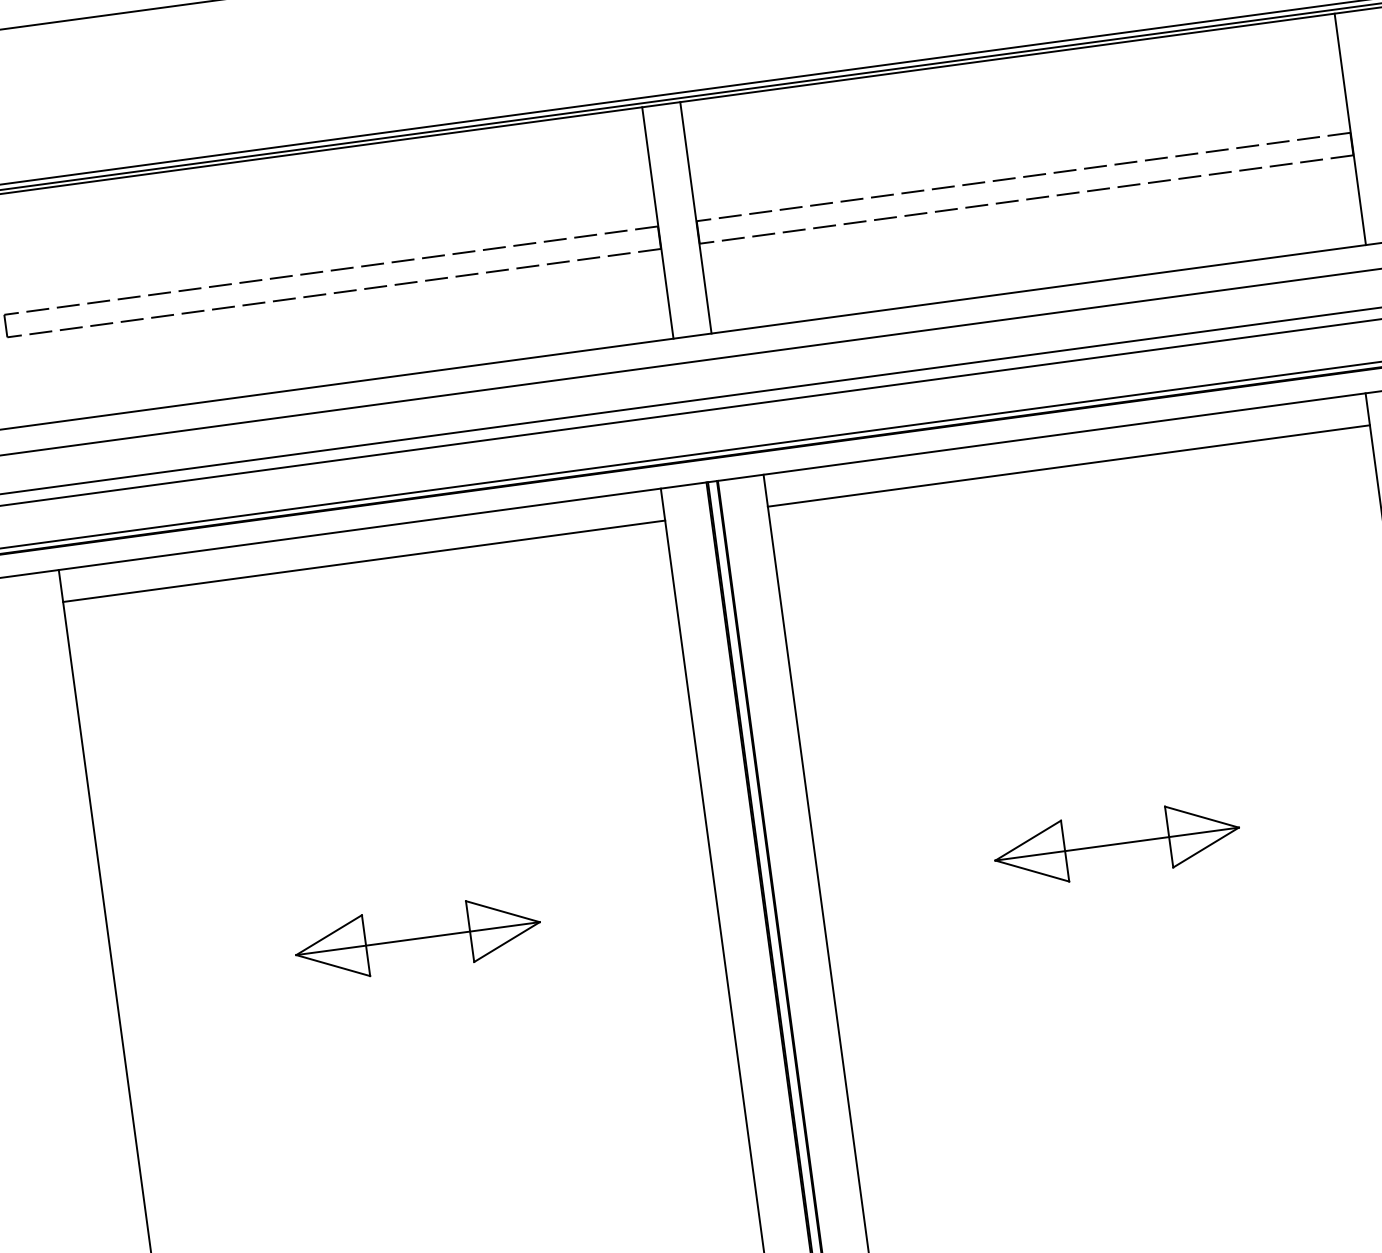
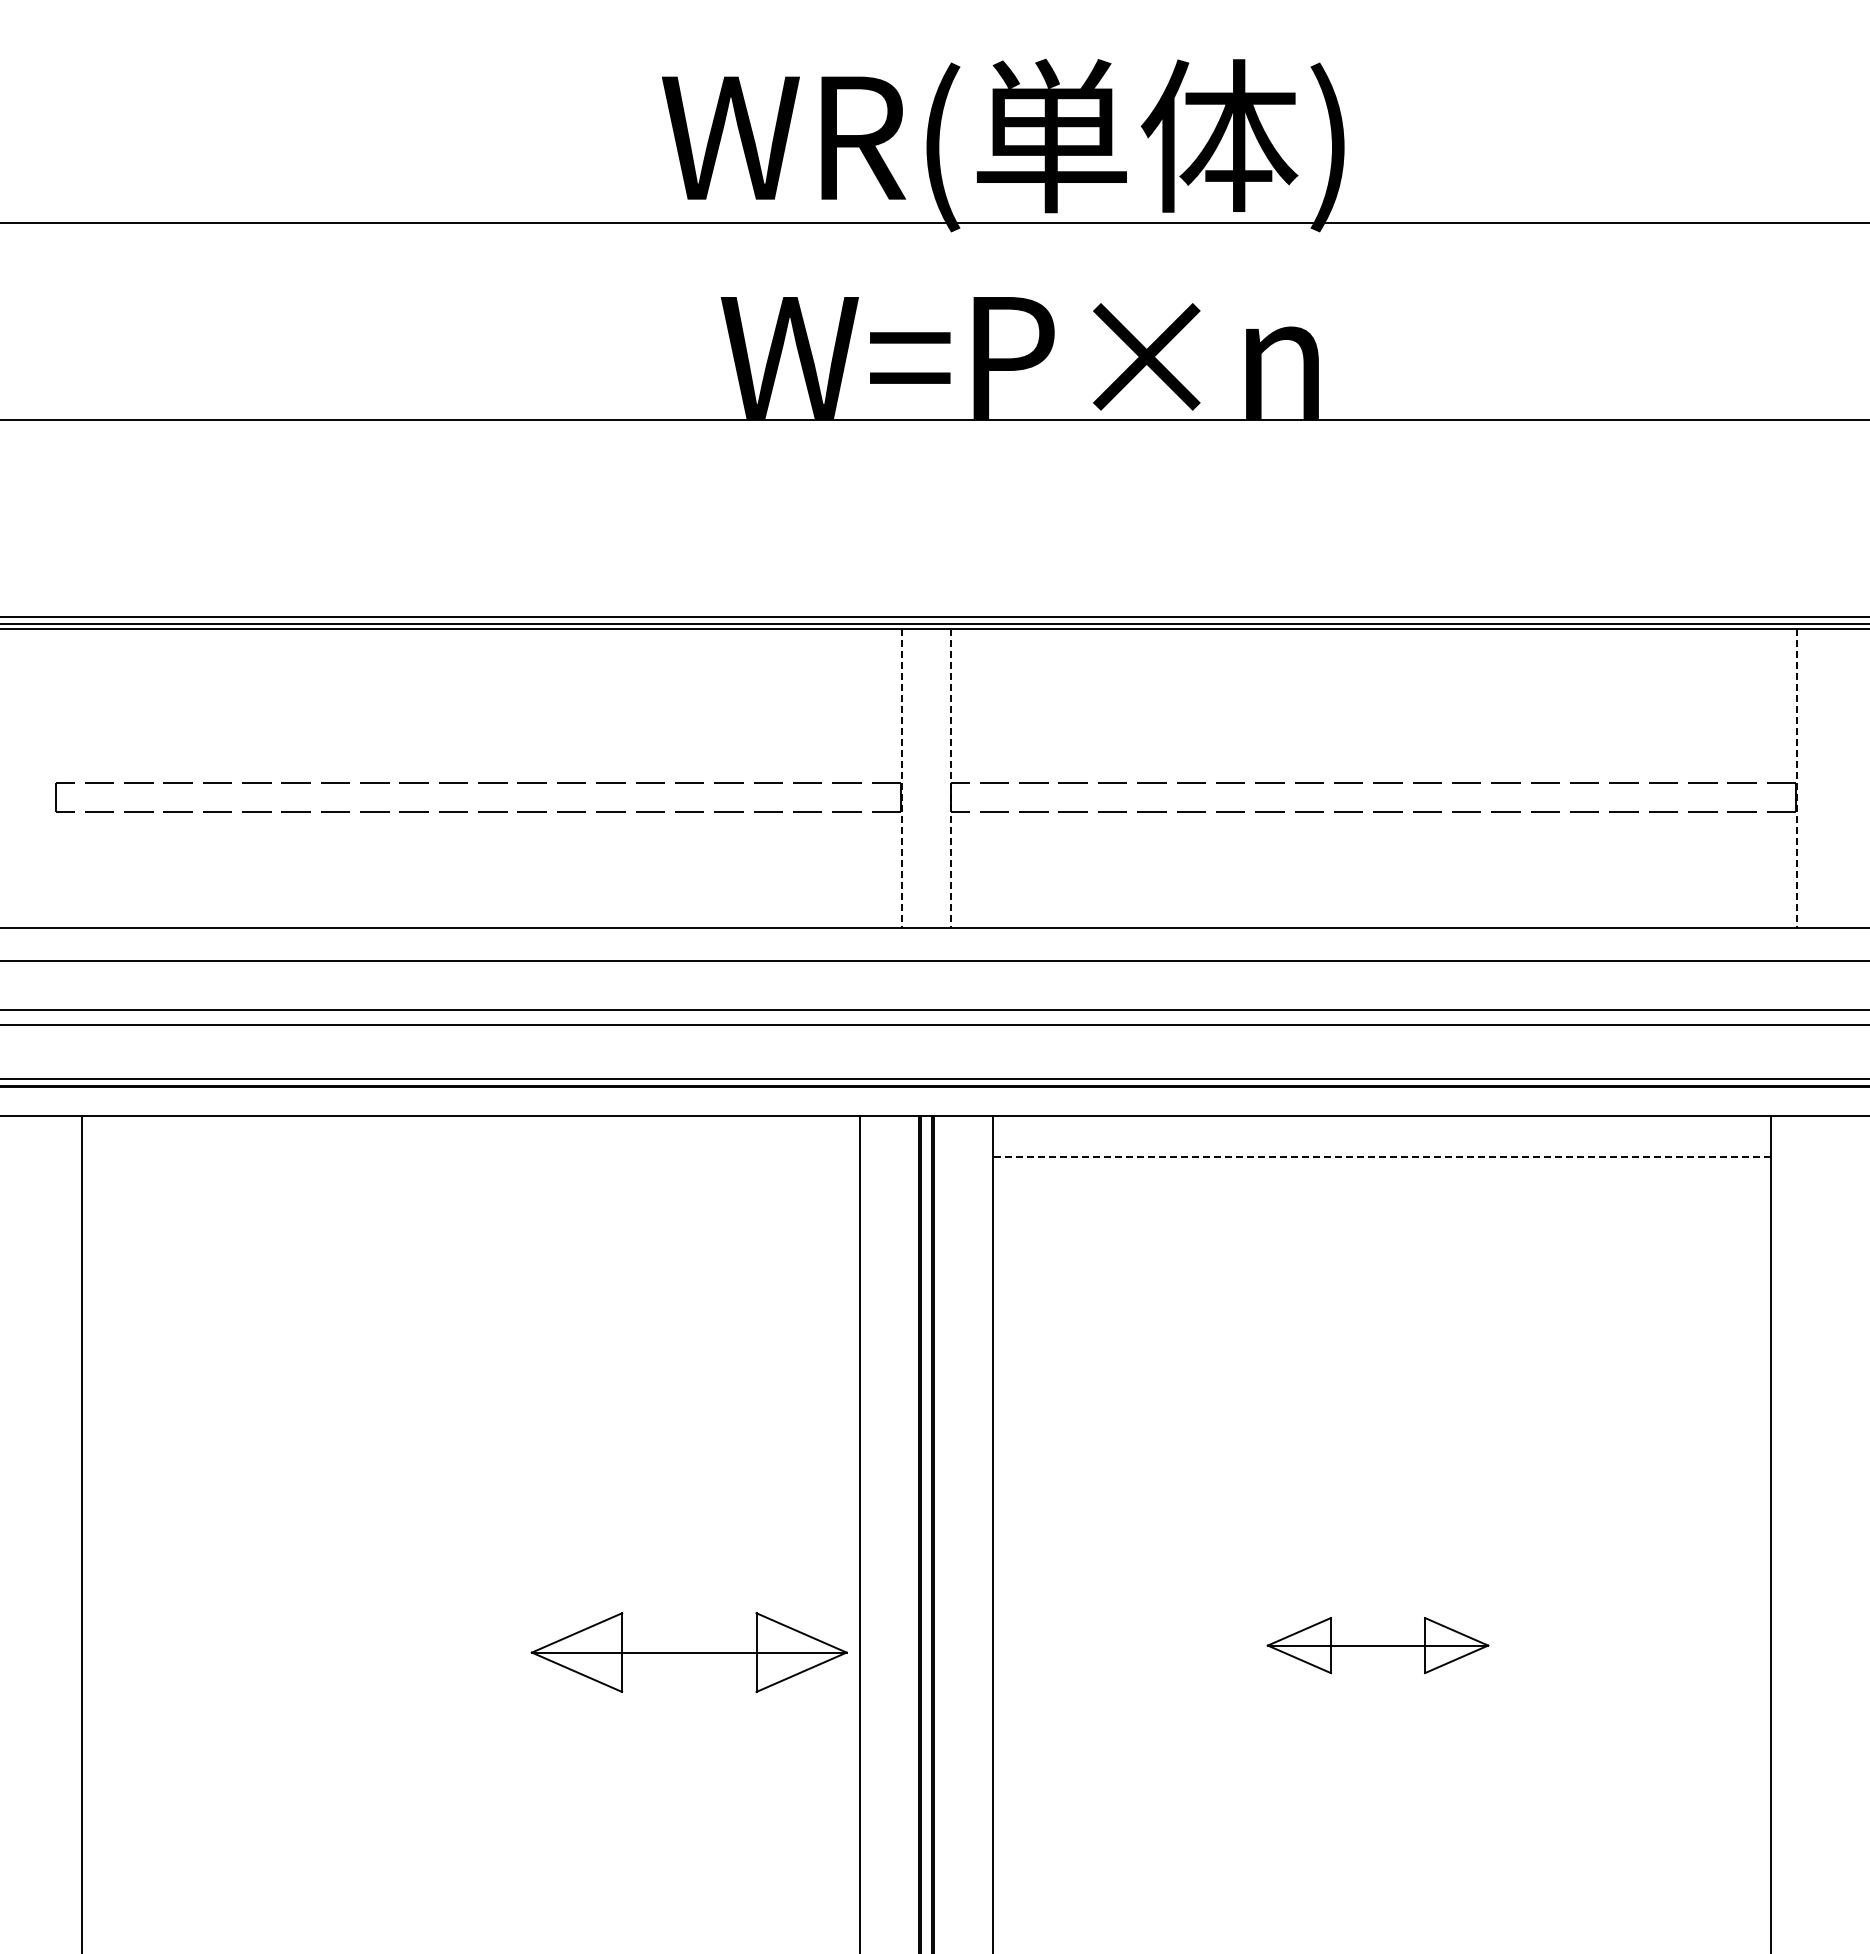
line: (1350, 129) -> (1796, 778), solid -> dashed
line: (695, 218) -> (950, 778), solid -> dashed
line: (657, 223) -> (901, 778), solid -> dashed
line: (1068, 466) -> (1381, 1157), solid -> dashed
line: (364, 561) -> (470, 1157), removed
part: (1116, 844) -> (1377, 1645), size x0.7
part: (417, 938) -> (688, 1652), moved

